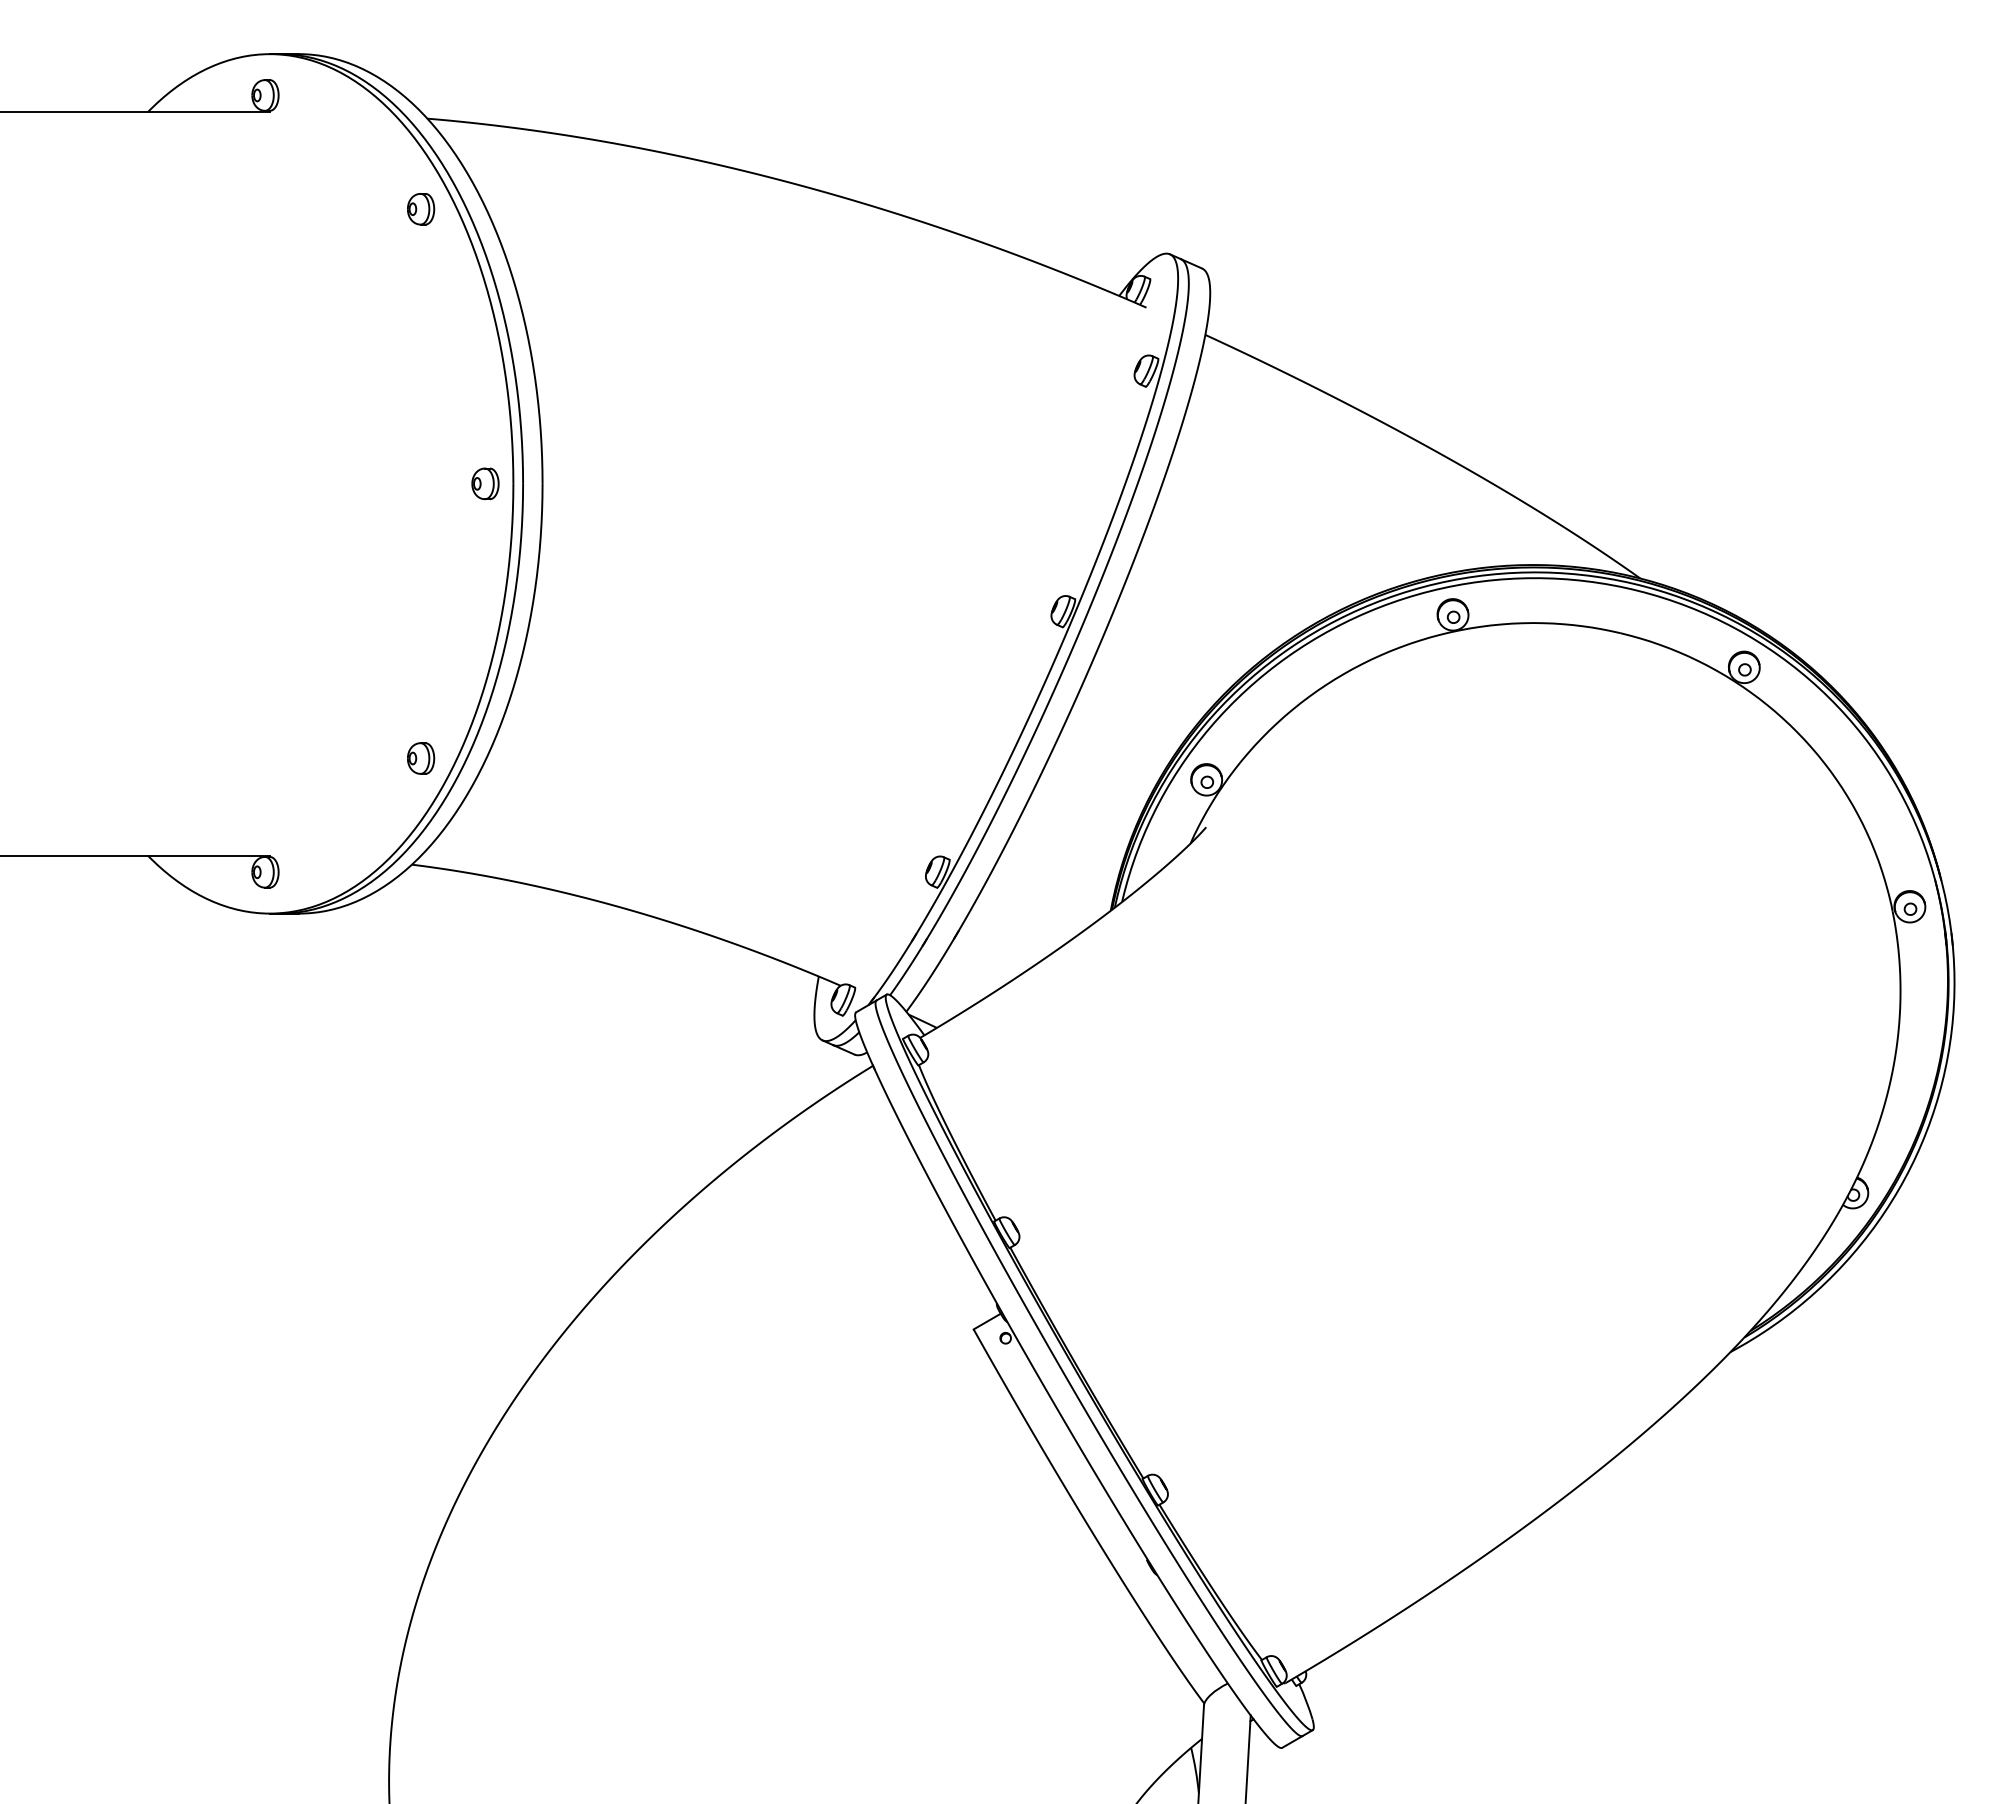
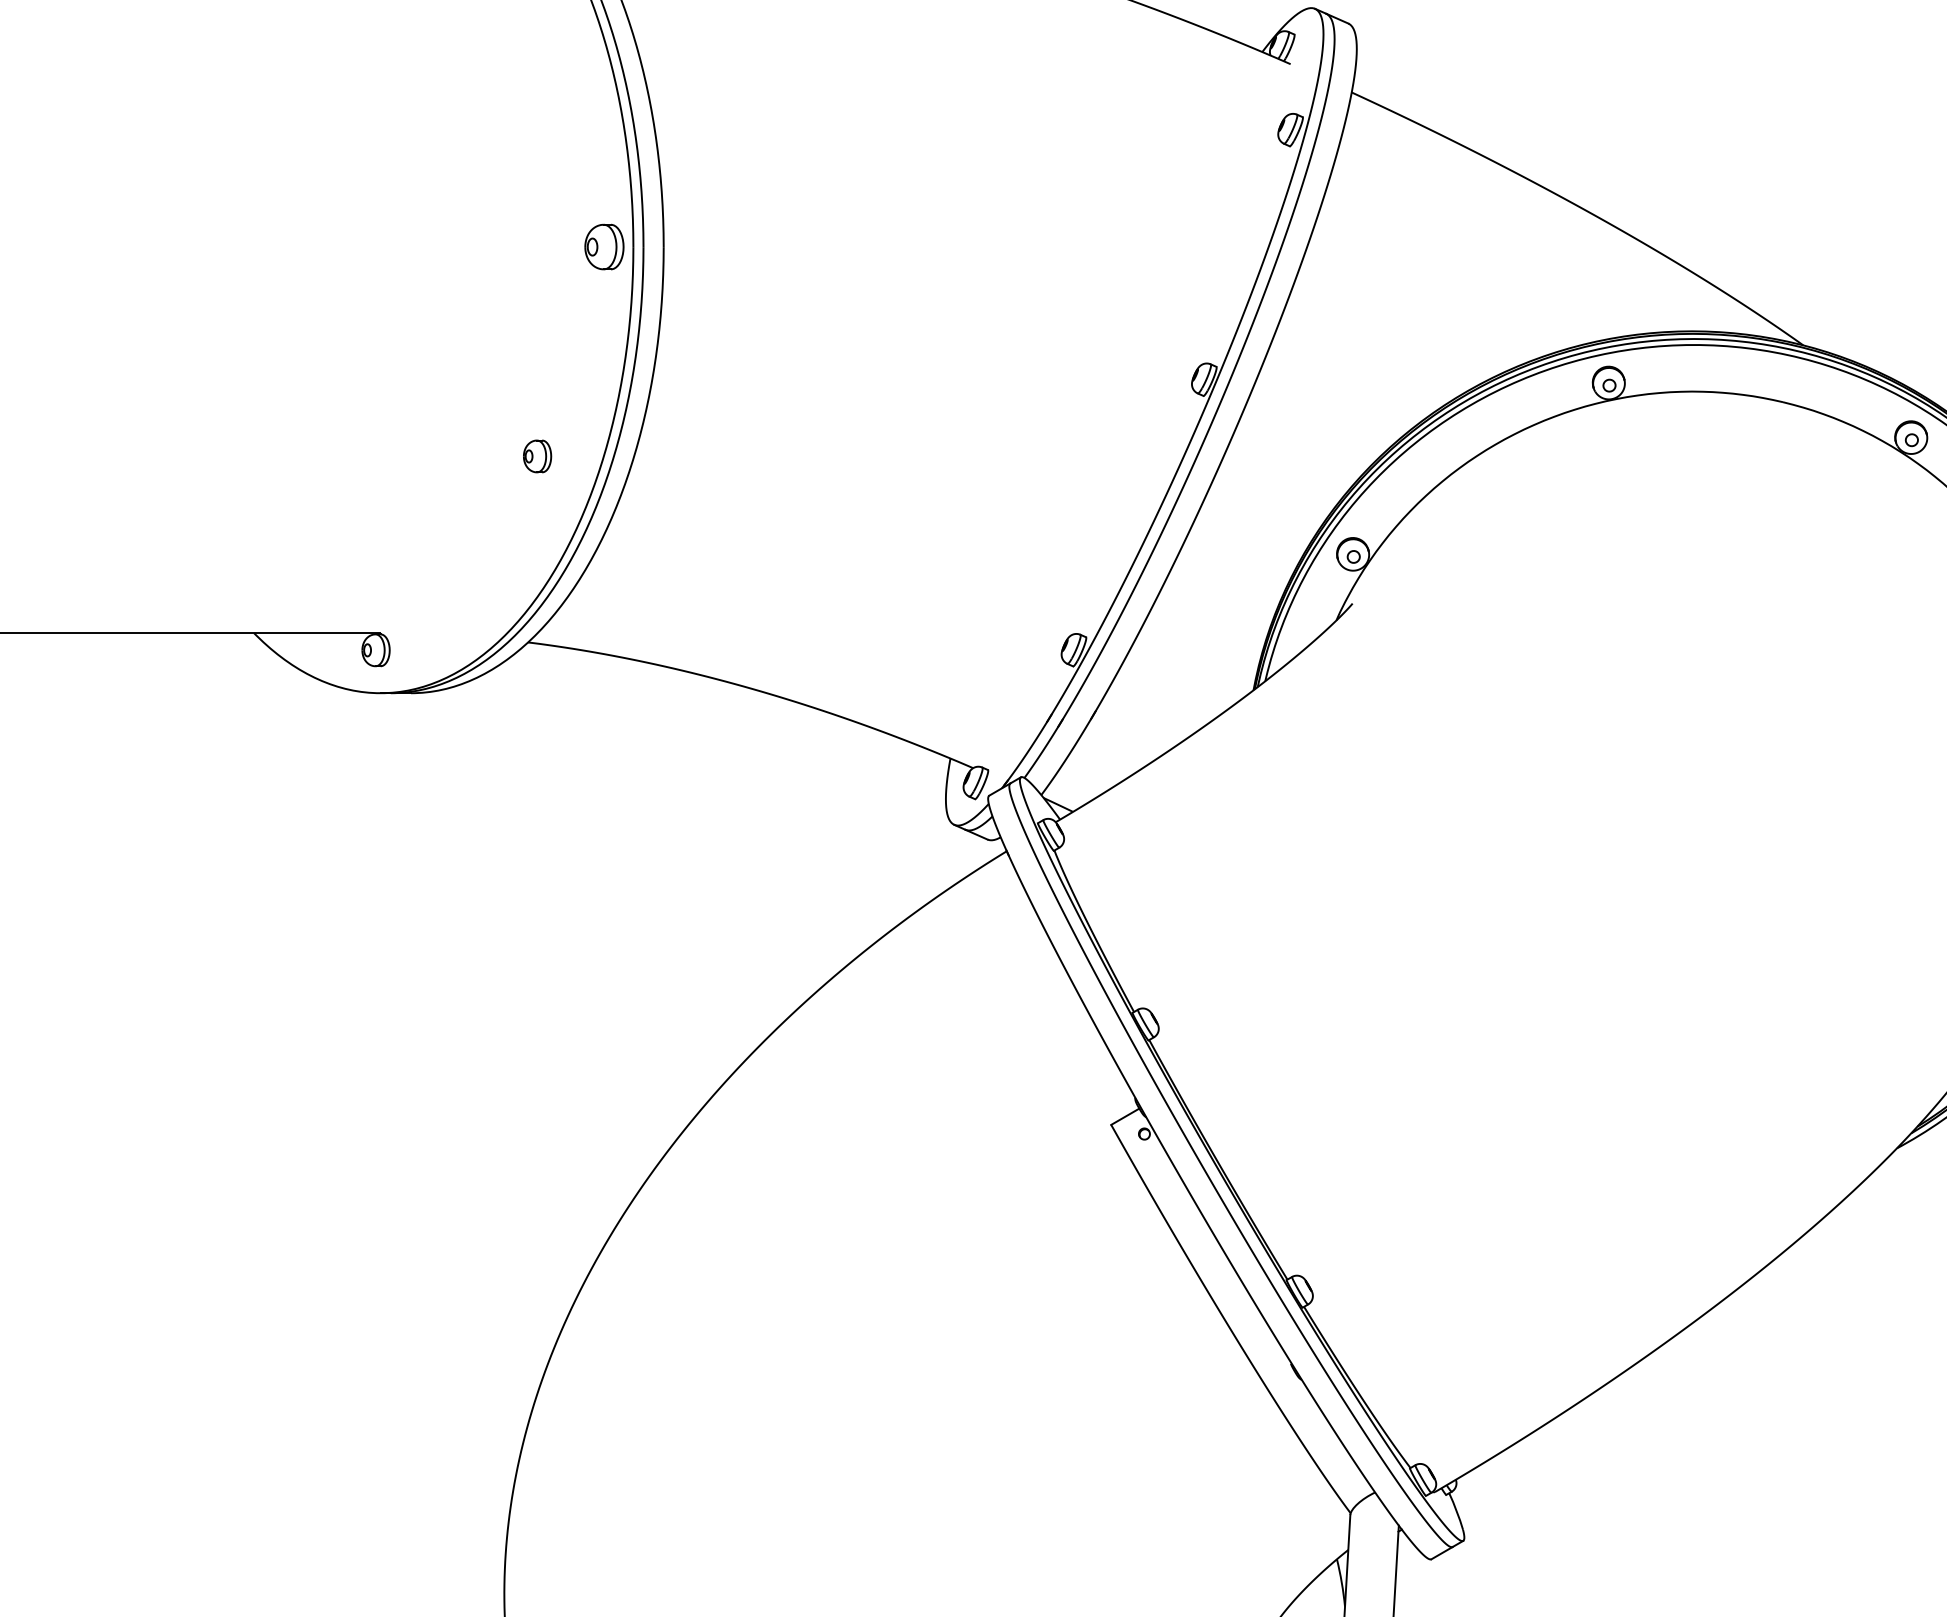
part: (485, 483) -> (604, 246), size x1.4
part: (421, 758) -> (538, 456), moved

